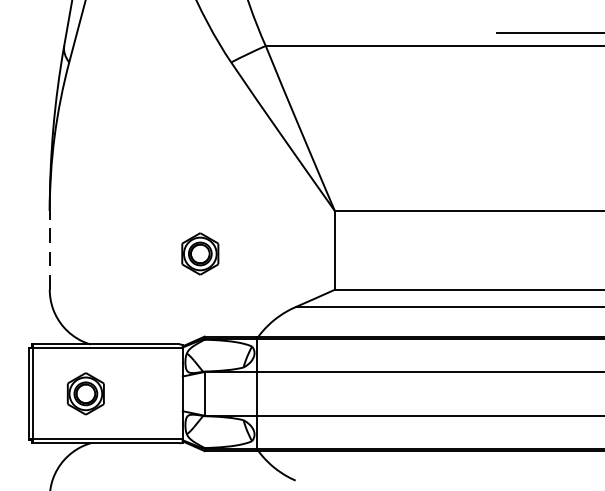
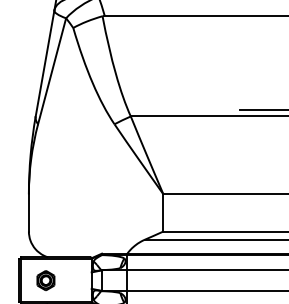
line: (48, 249) -> (28, 212), dashed -> solid
part: (199, 253) -> (99, 214), removed

